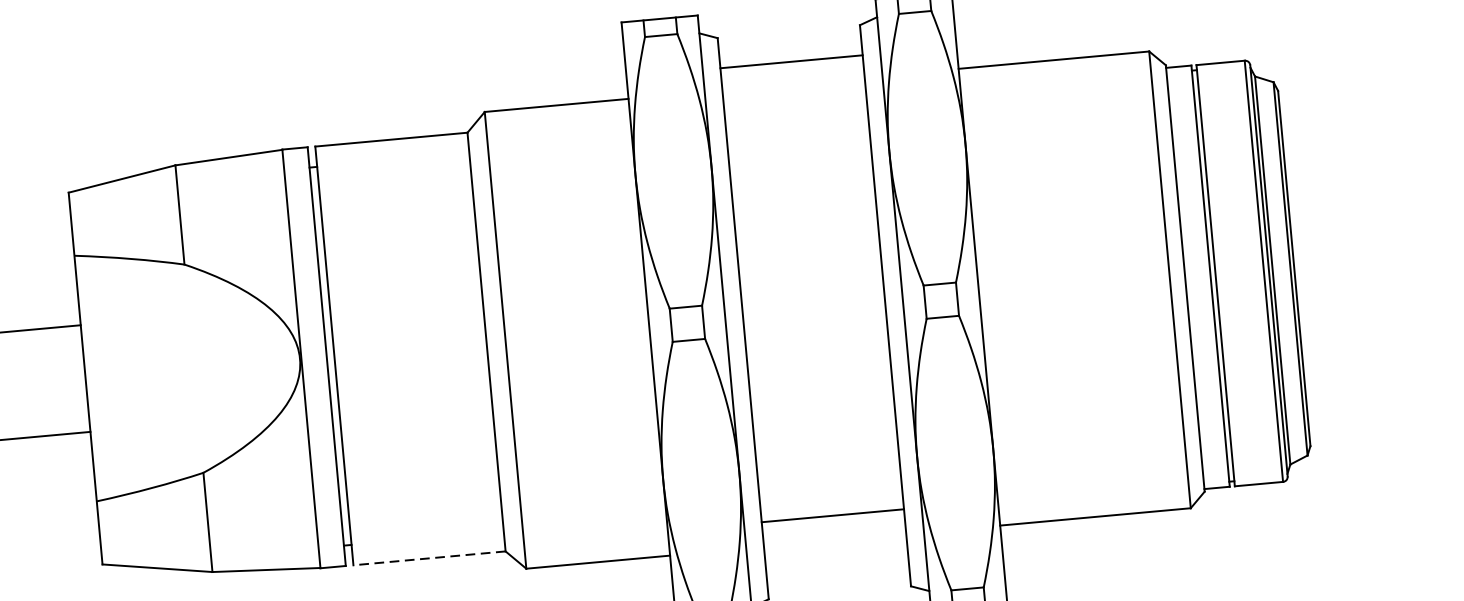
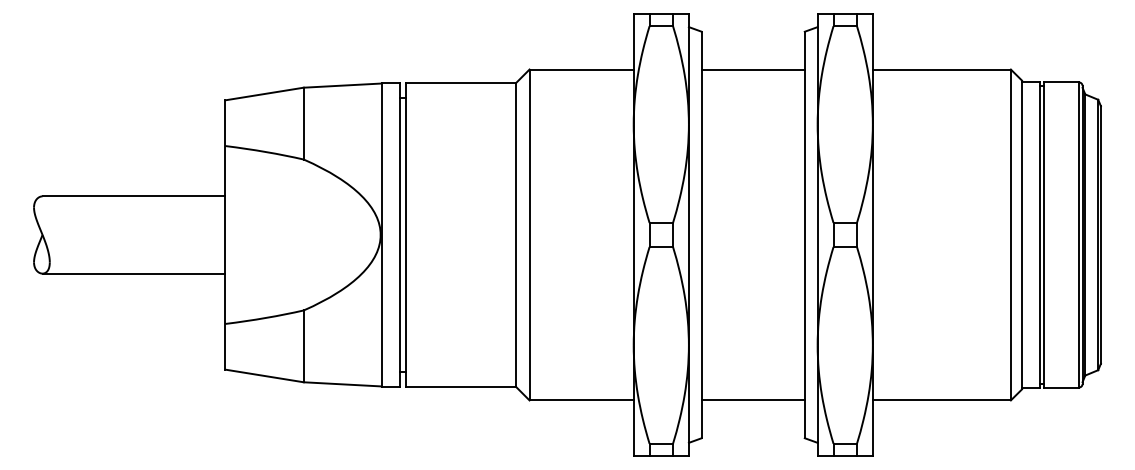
line: (790, 61) -> (752, 69), moved
line: (831, 515) -> (752, 400), moved
line: (429, 558) -> (460, 386), dashed -> solid

